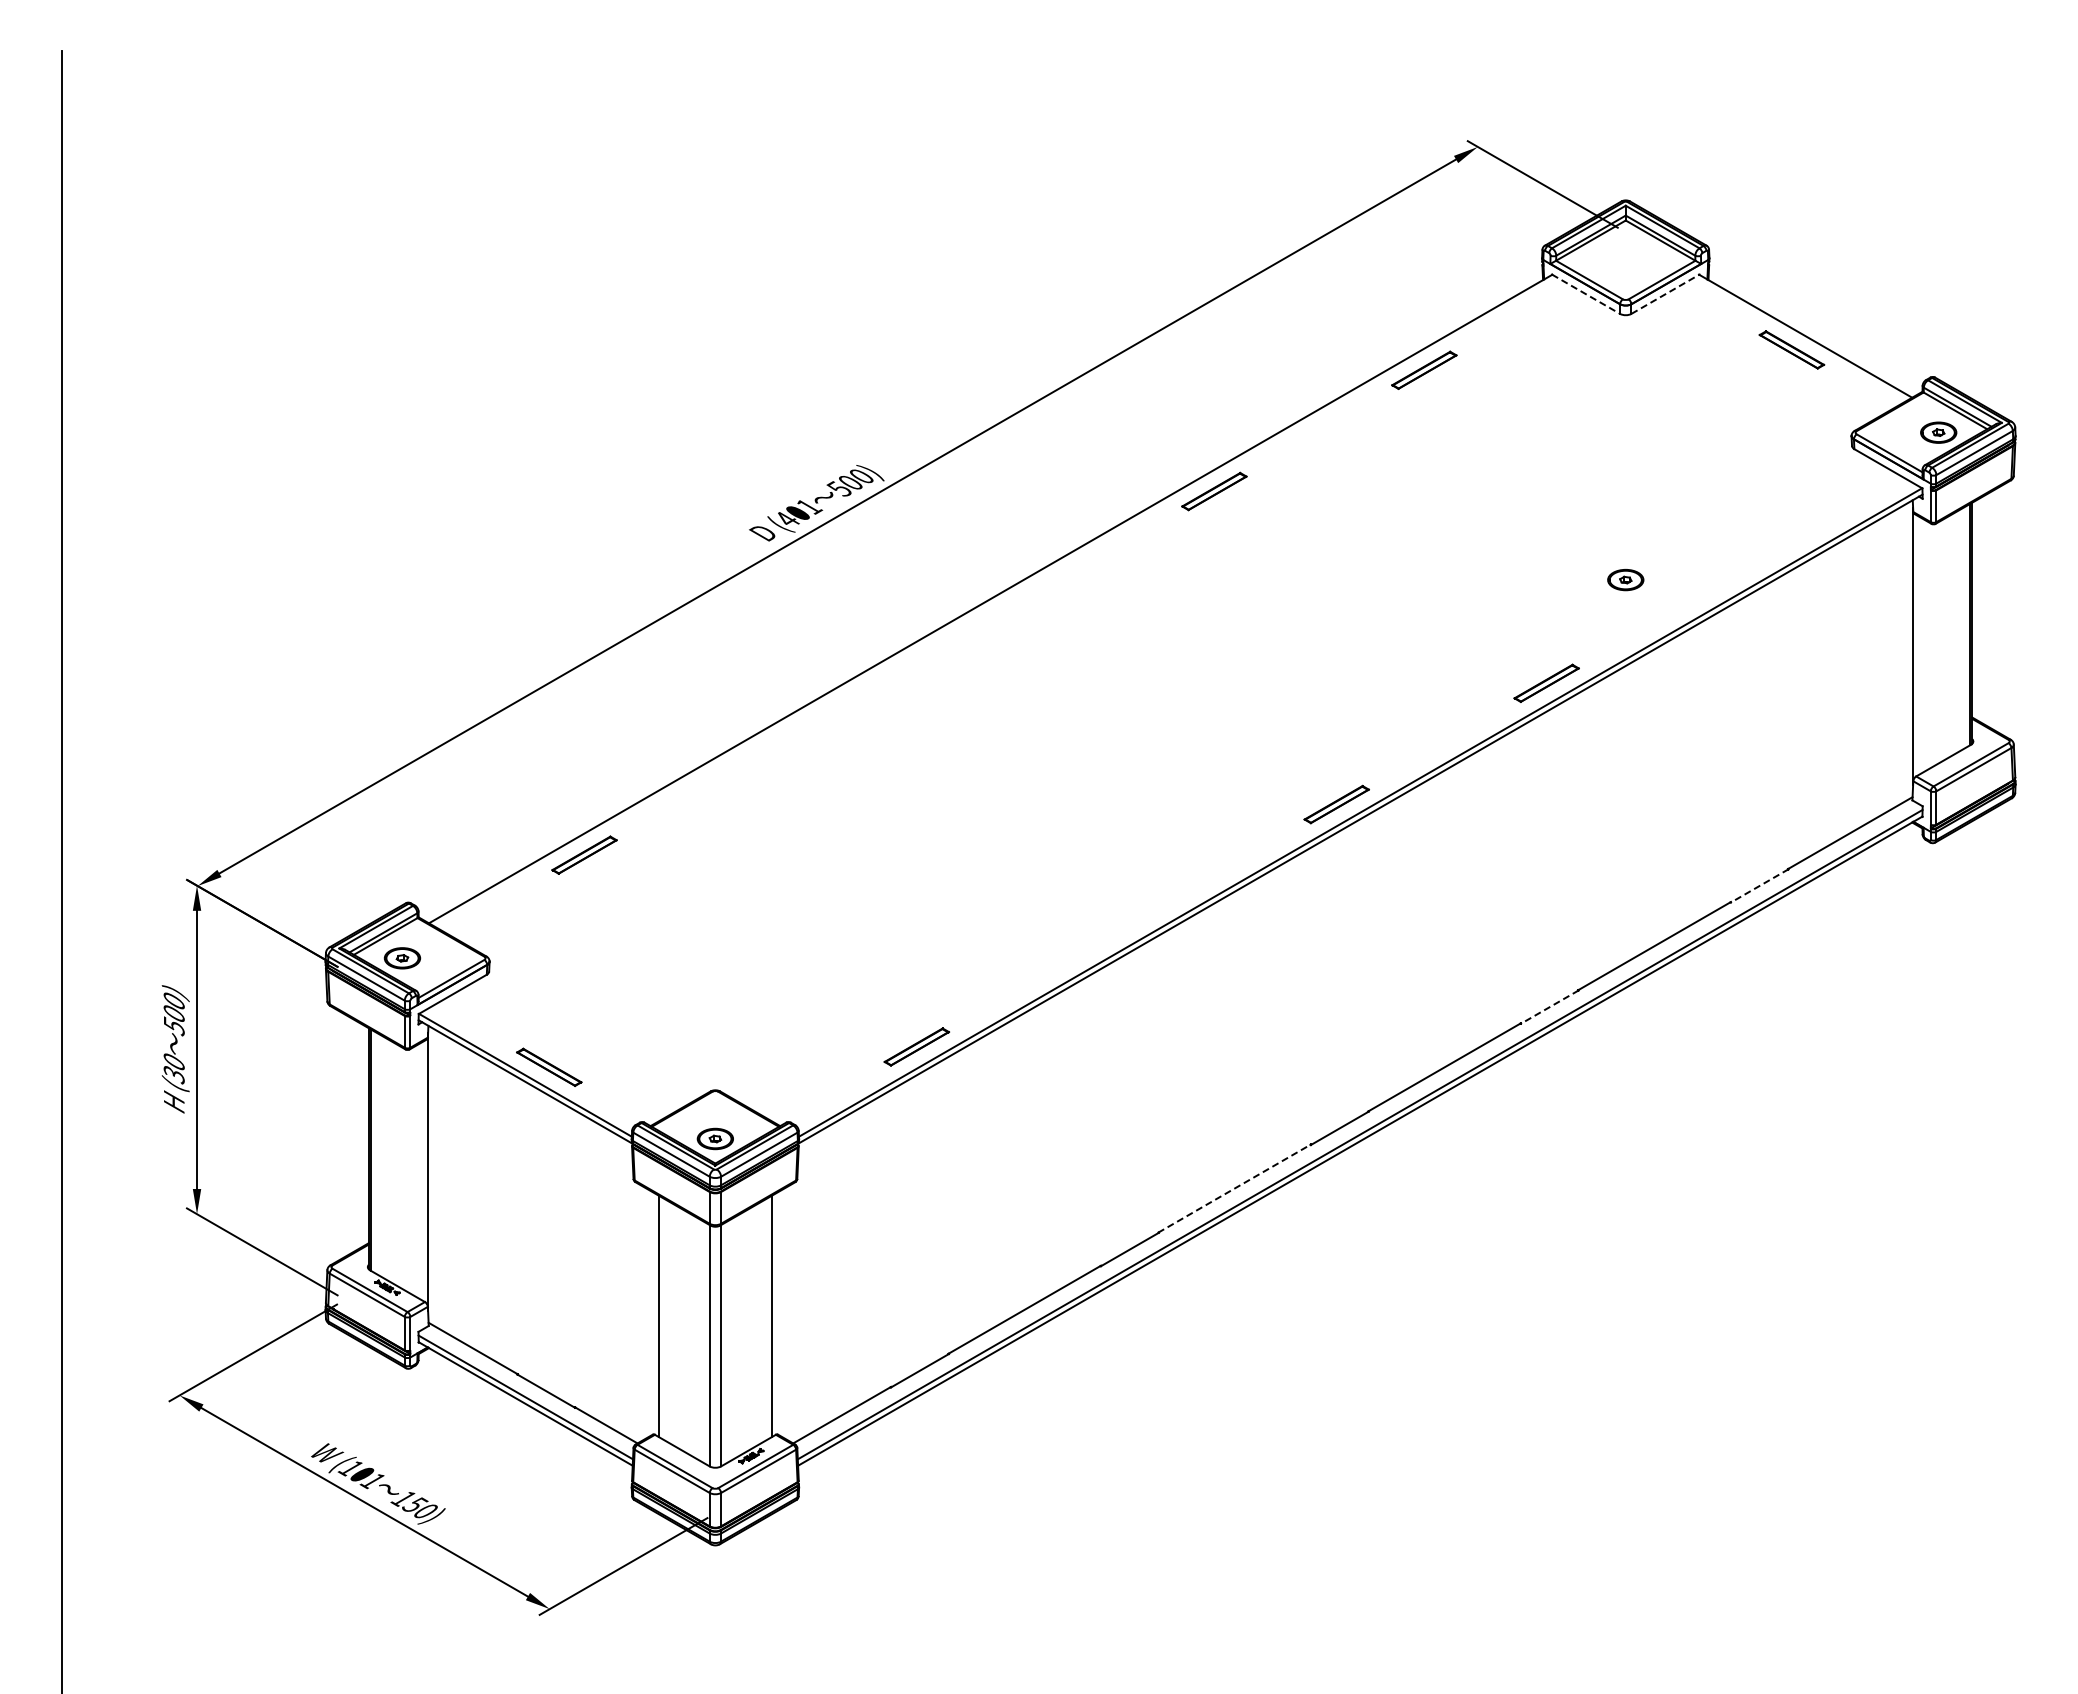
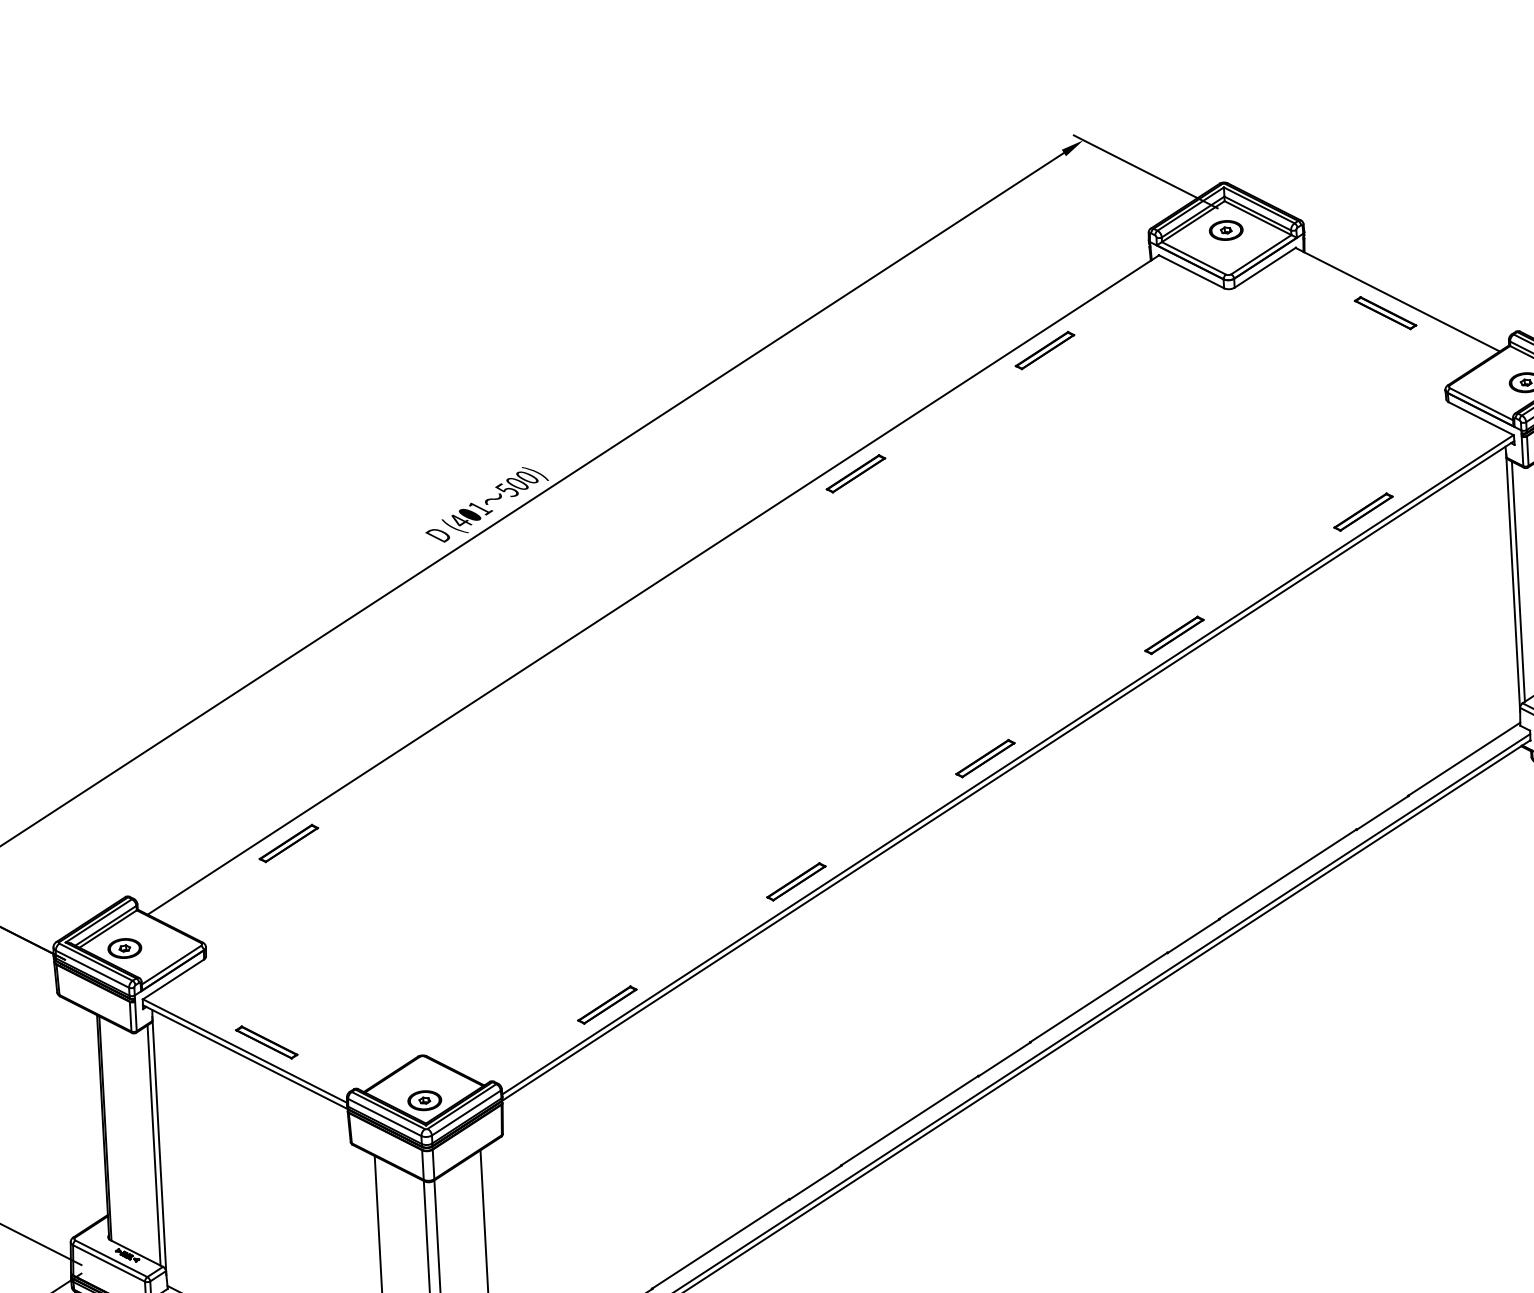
line: (1586, 294) -> (1191, 271), dashed -> solid
line: (1665, 294) -> (1265, 267), dashed -> solid
part: (1756, 561) -> (1363, 511), added
part: (1625, 580) -> (1226, 230), moved
line: (1918, 645) -> (1518, 581), added
line: (1759, 885) -> (1382, 812), dashed -> solid
part: (1126, 925) -> (796, 881), added
line: (1549, 1007) -> (1193, 936), dashed -> solid
line: (422, 1171) -> (154, 1145), added
line: (1235, 1188) -> (910, 1120), dashed -> solid

